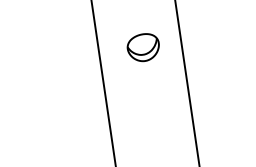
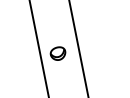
part: (142, 47) -> (57, 53), moved

